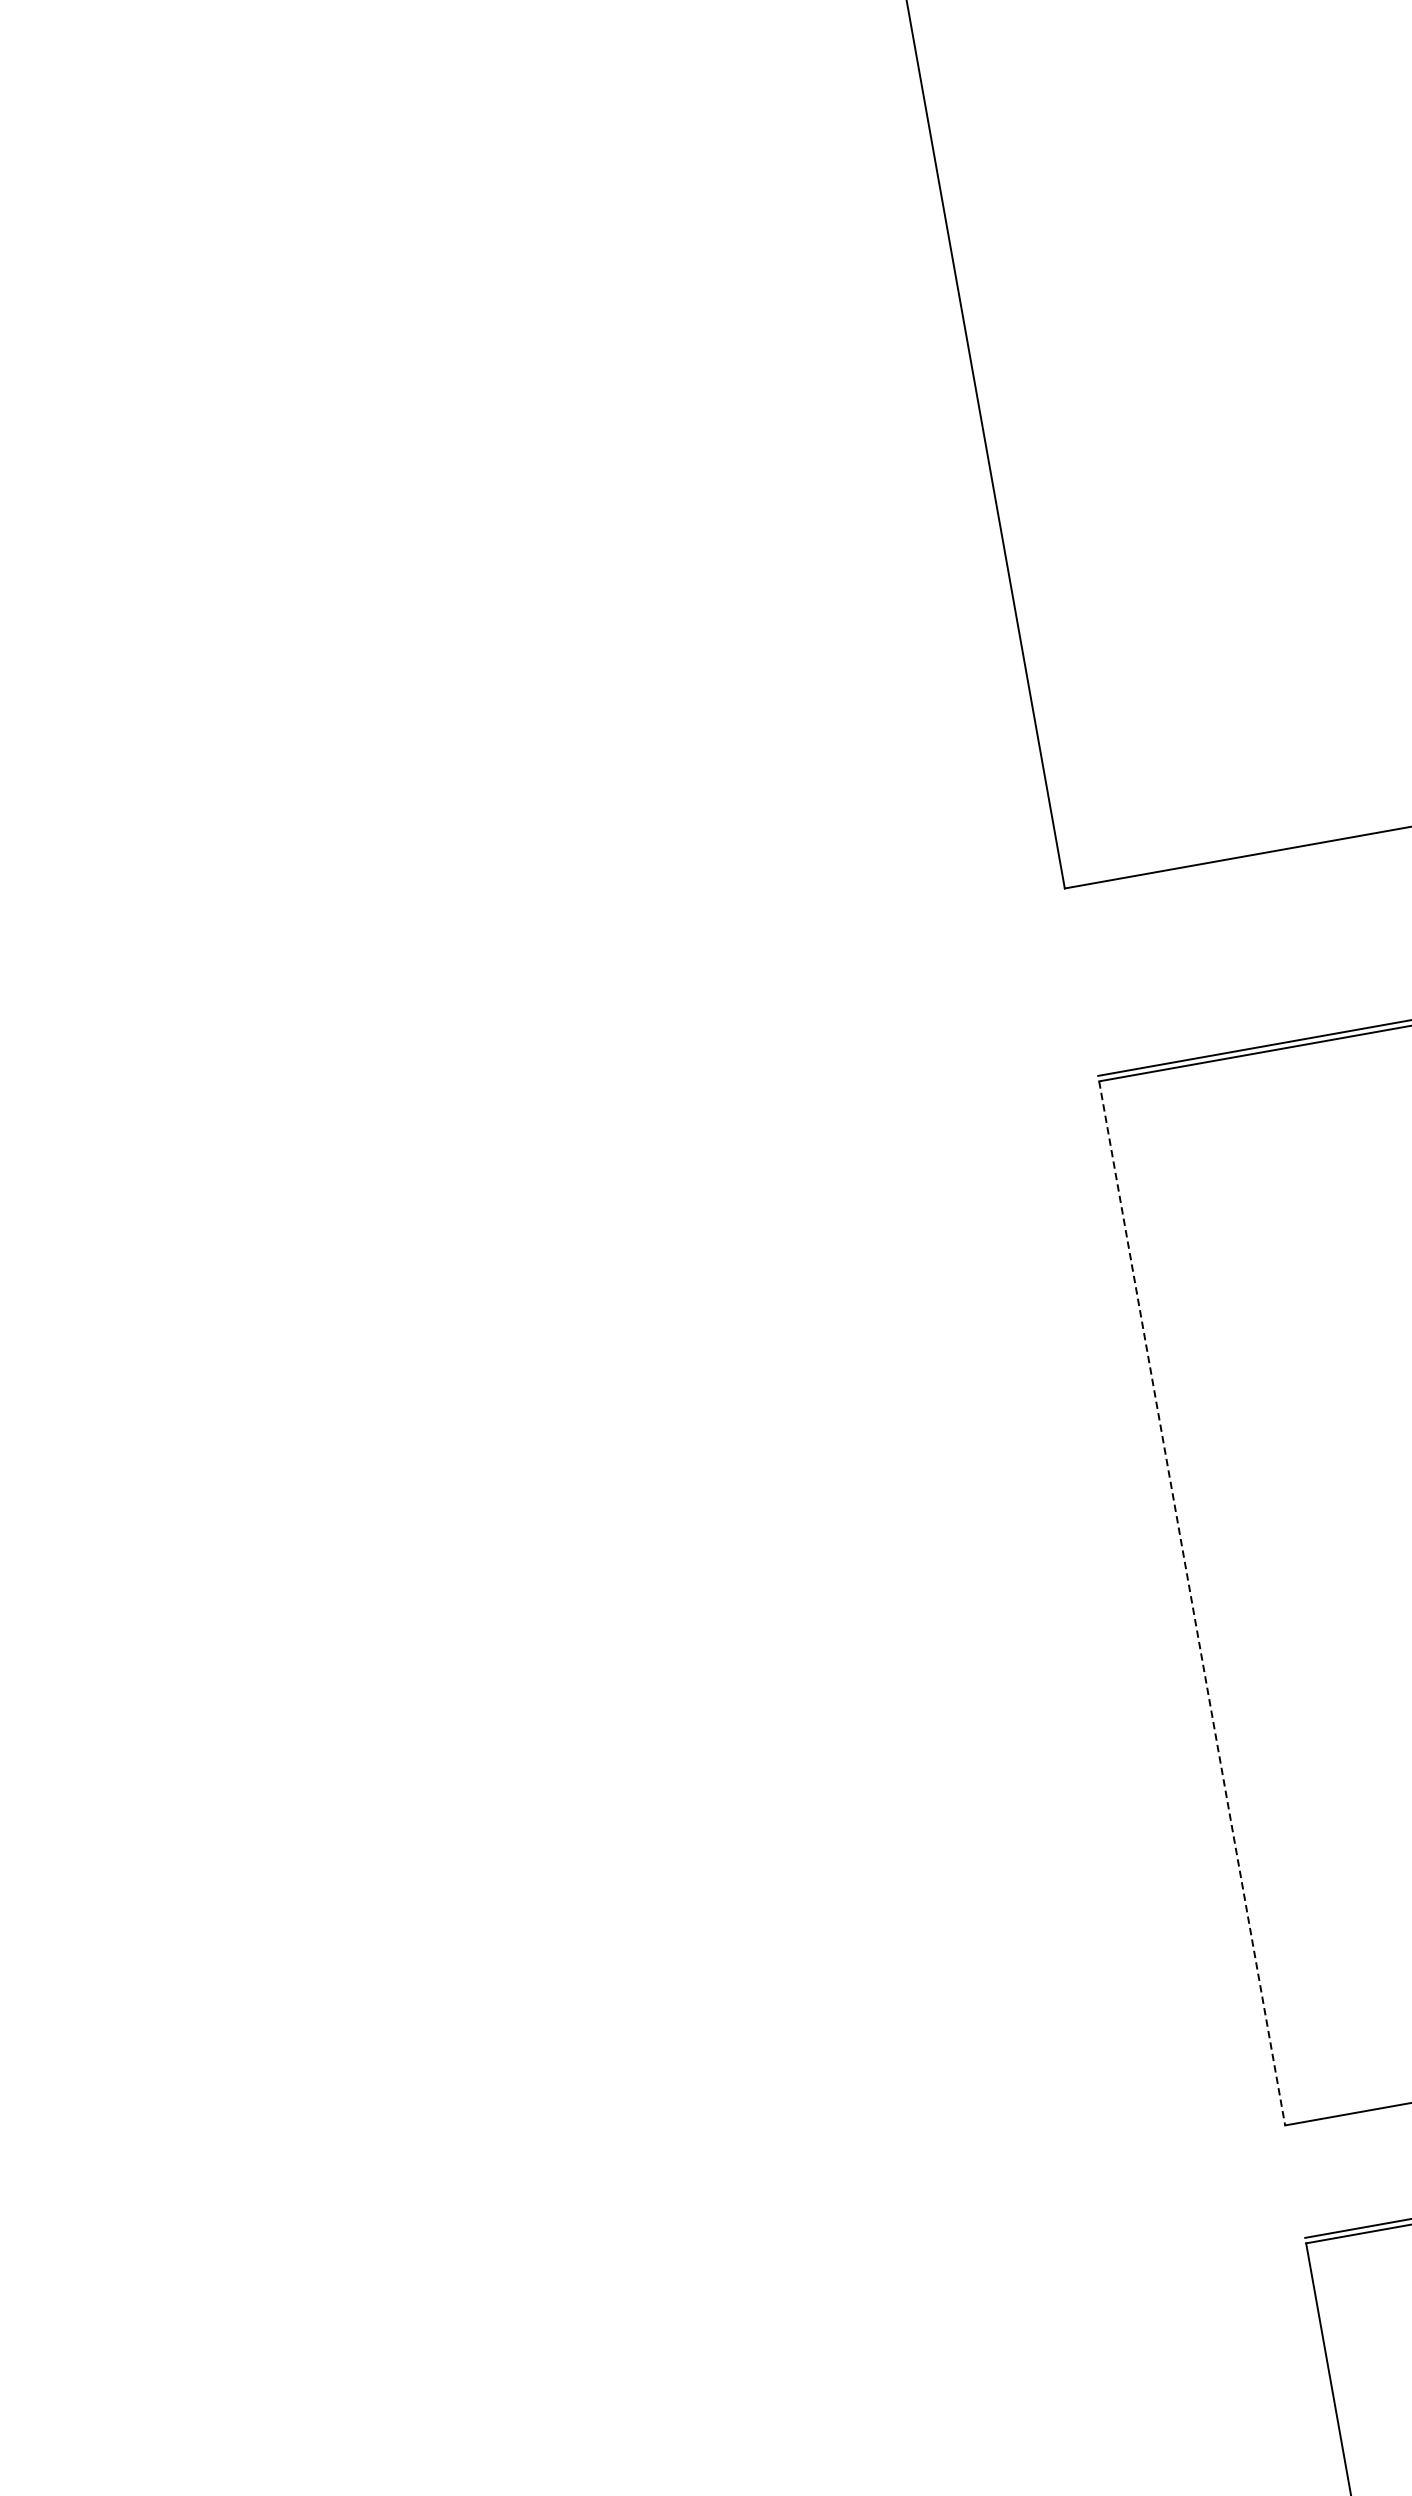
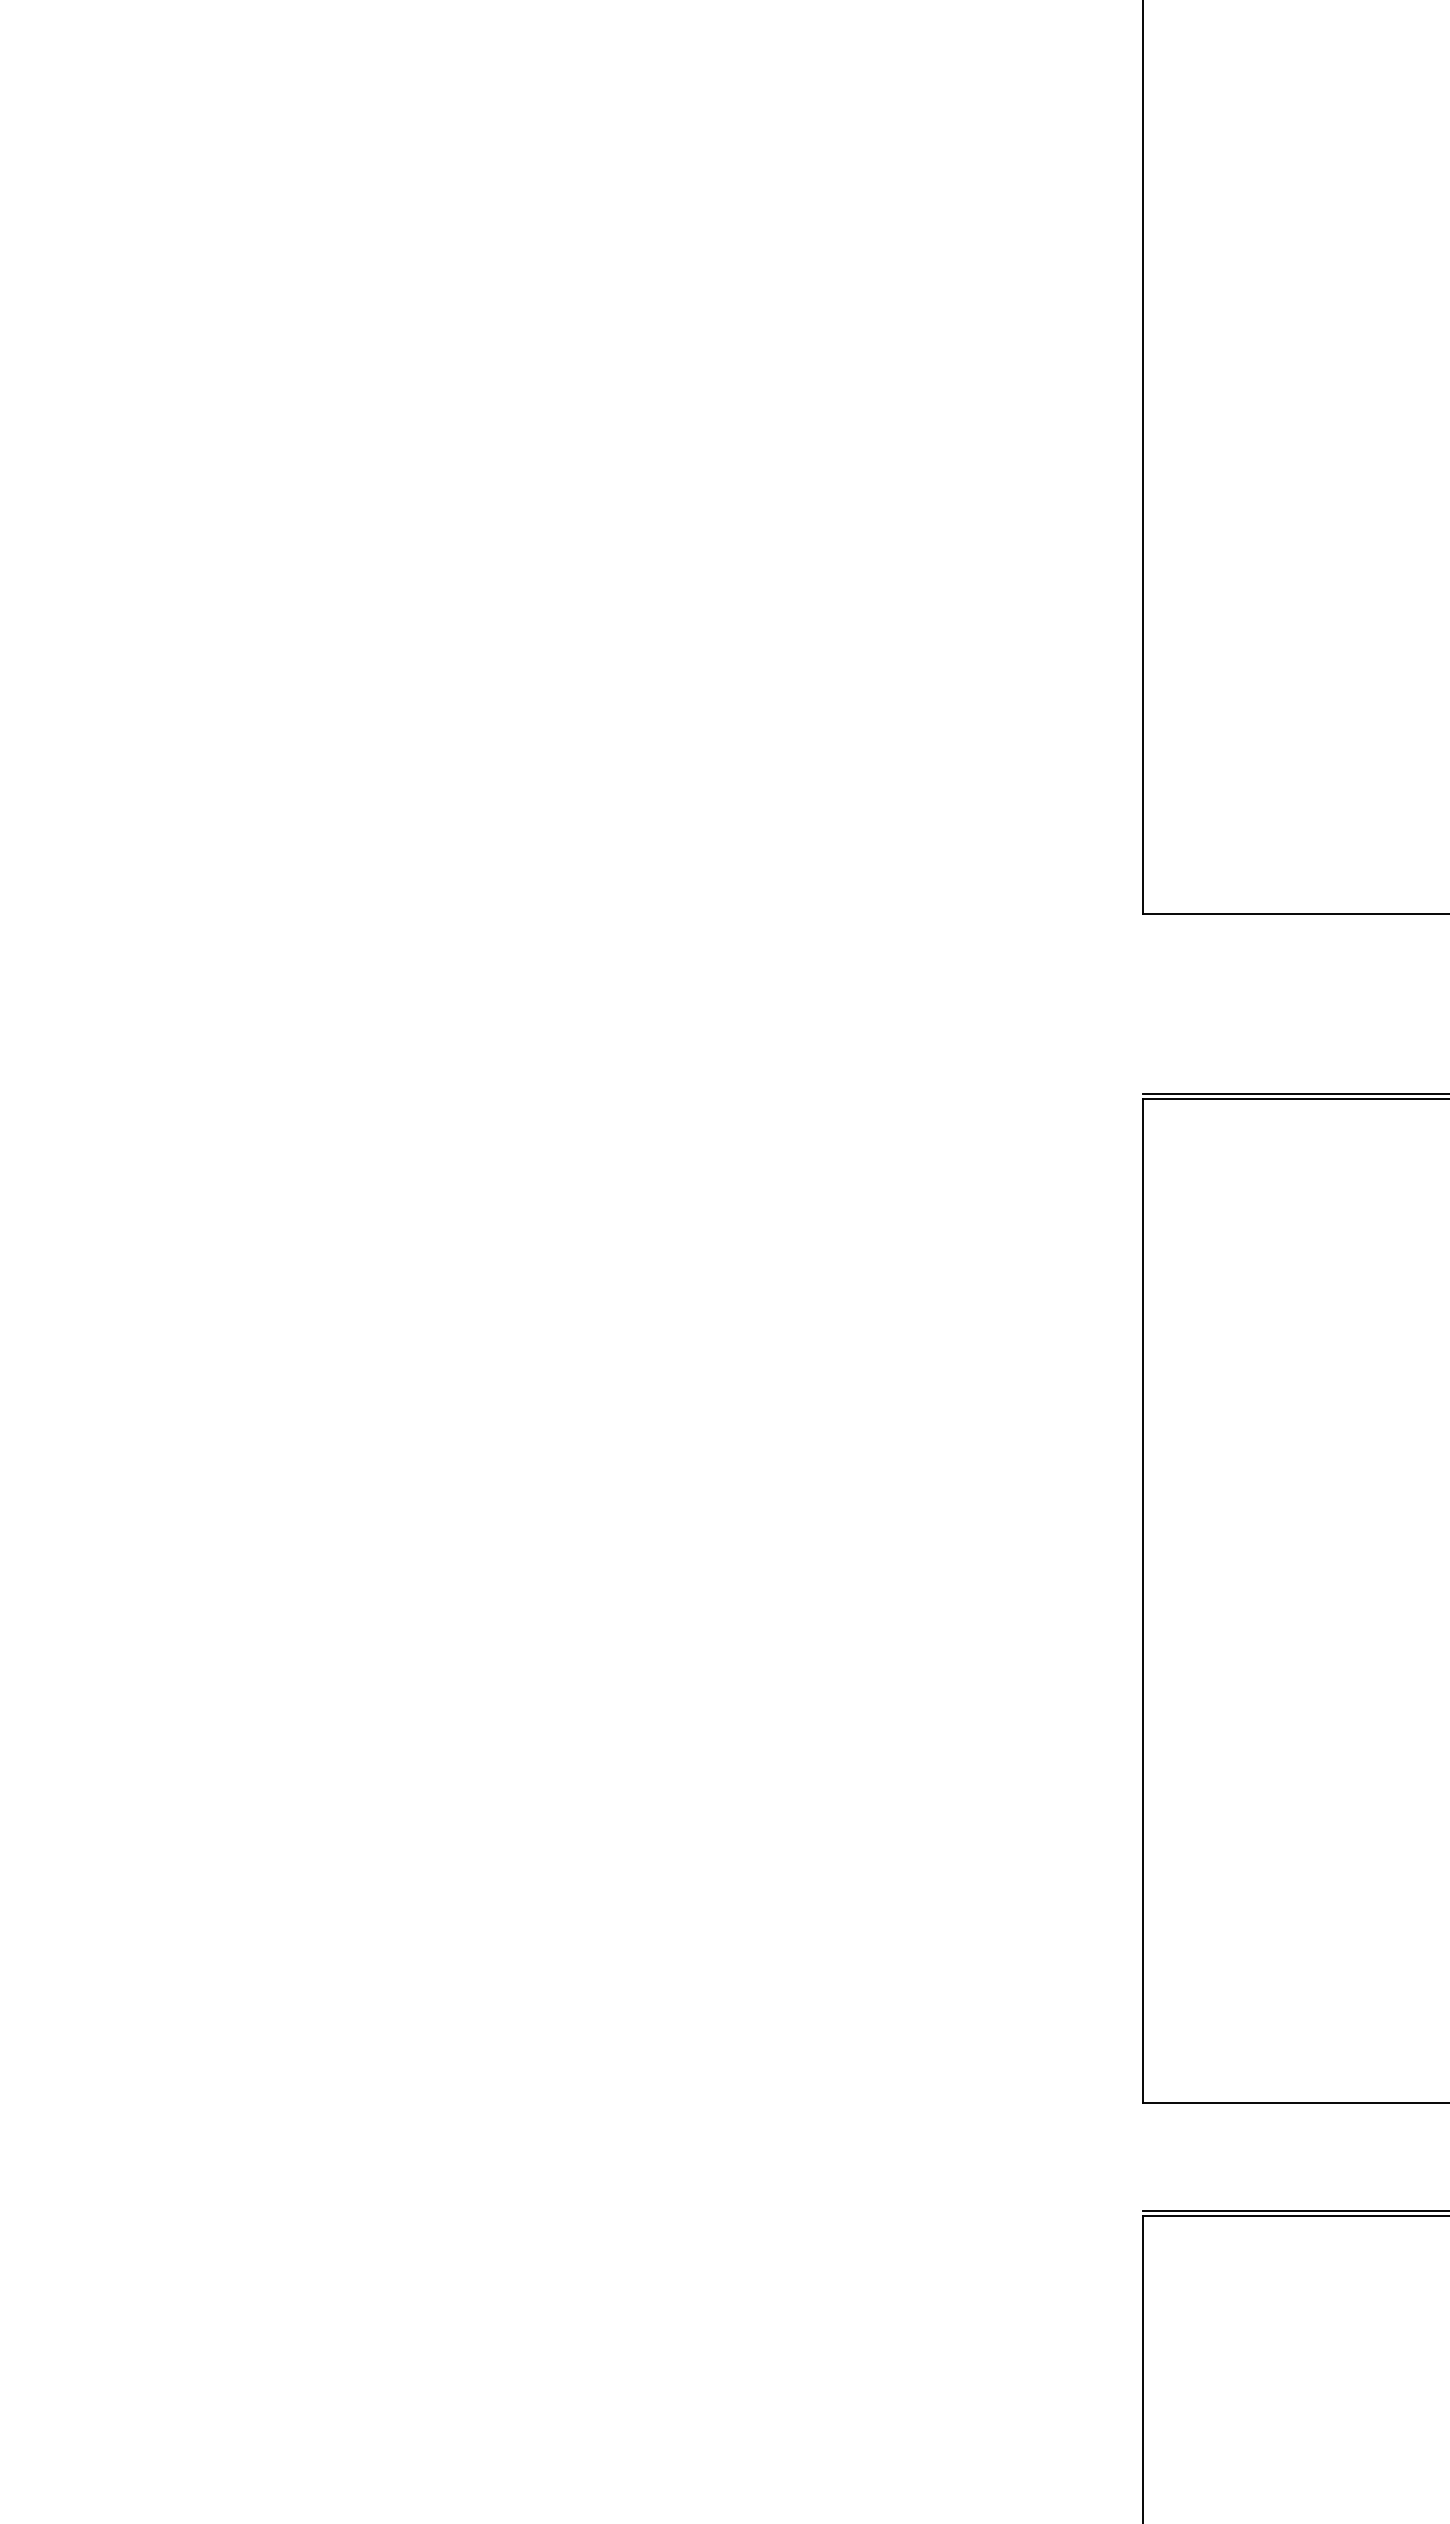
line: (1192, 1603) -> (1142, 1601), dashed -> solid

